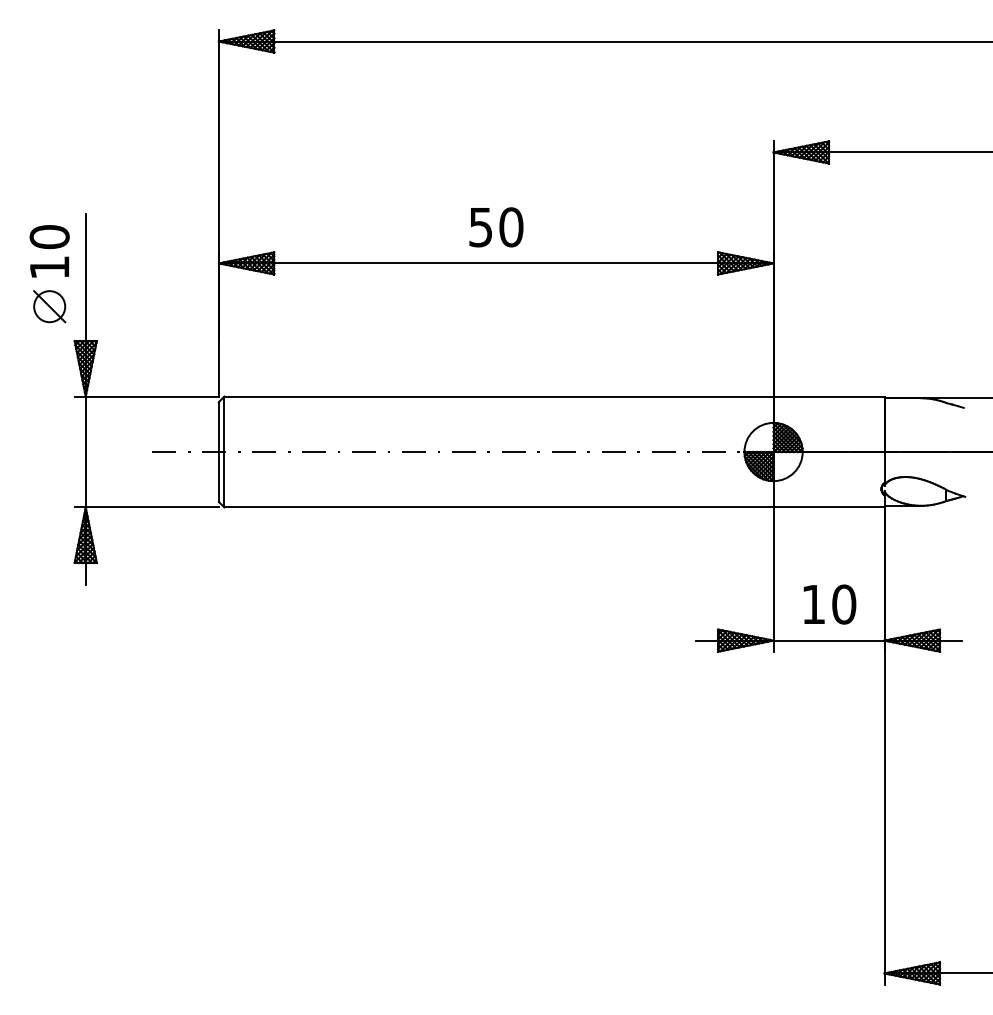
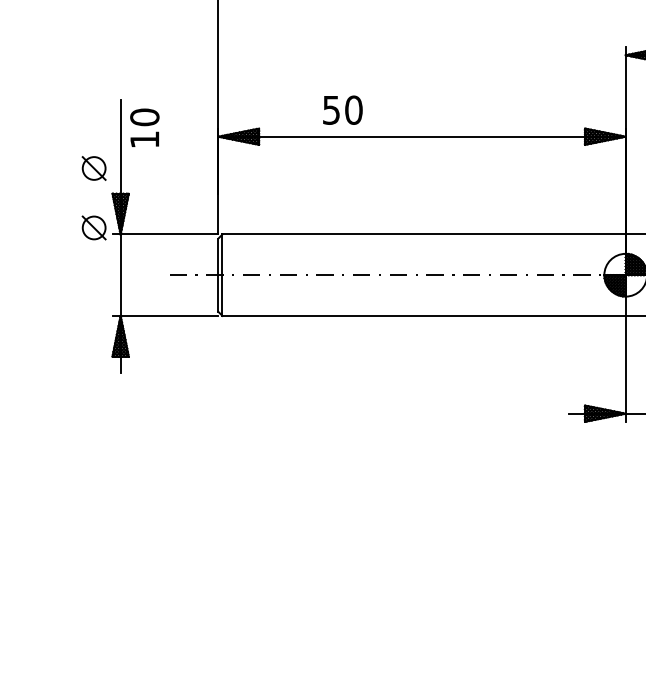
text: (496, 227) -> (342, 110), moved
text: (49, 251) -> (144, 127), moved
part: (49, 387) -> (94, 227), added

